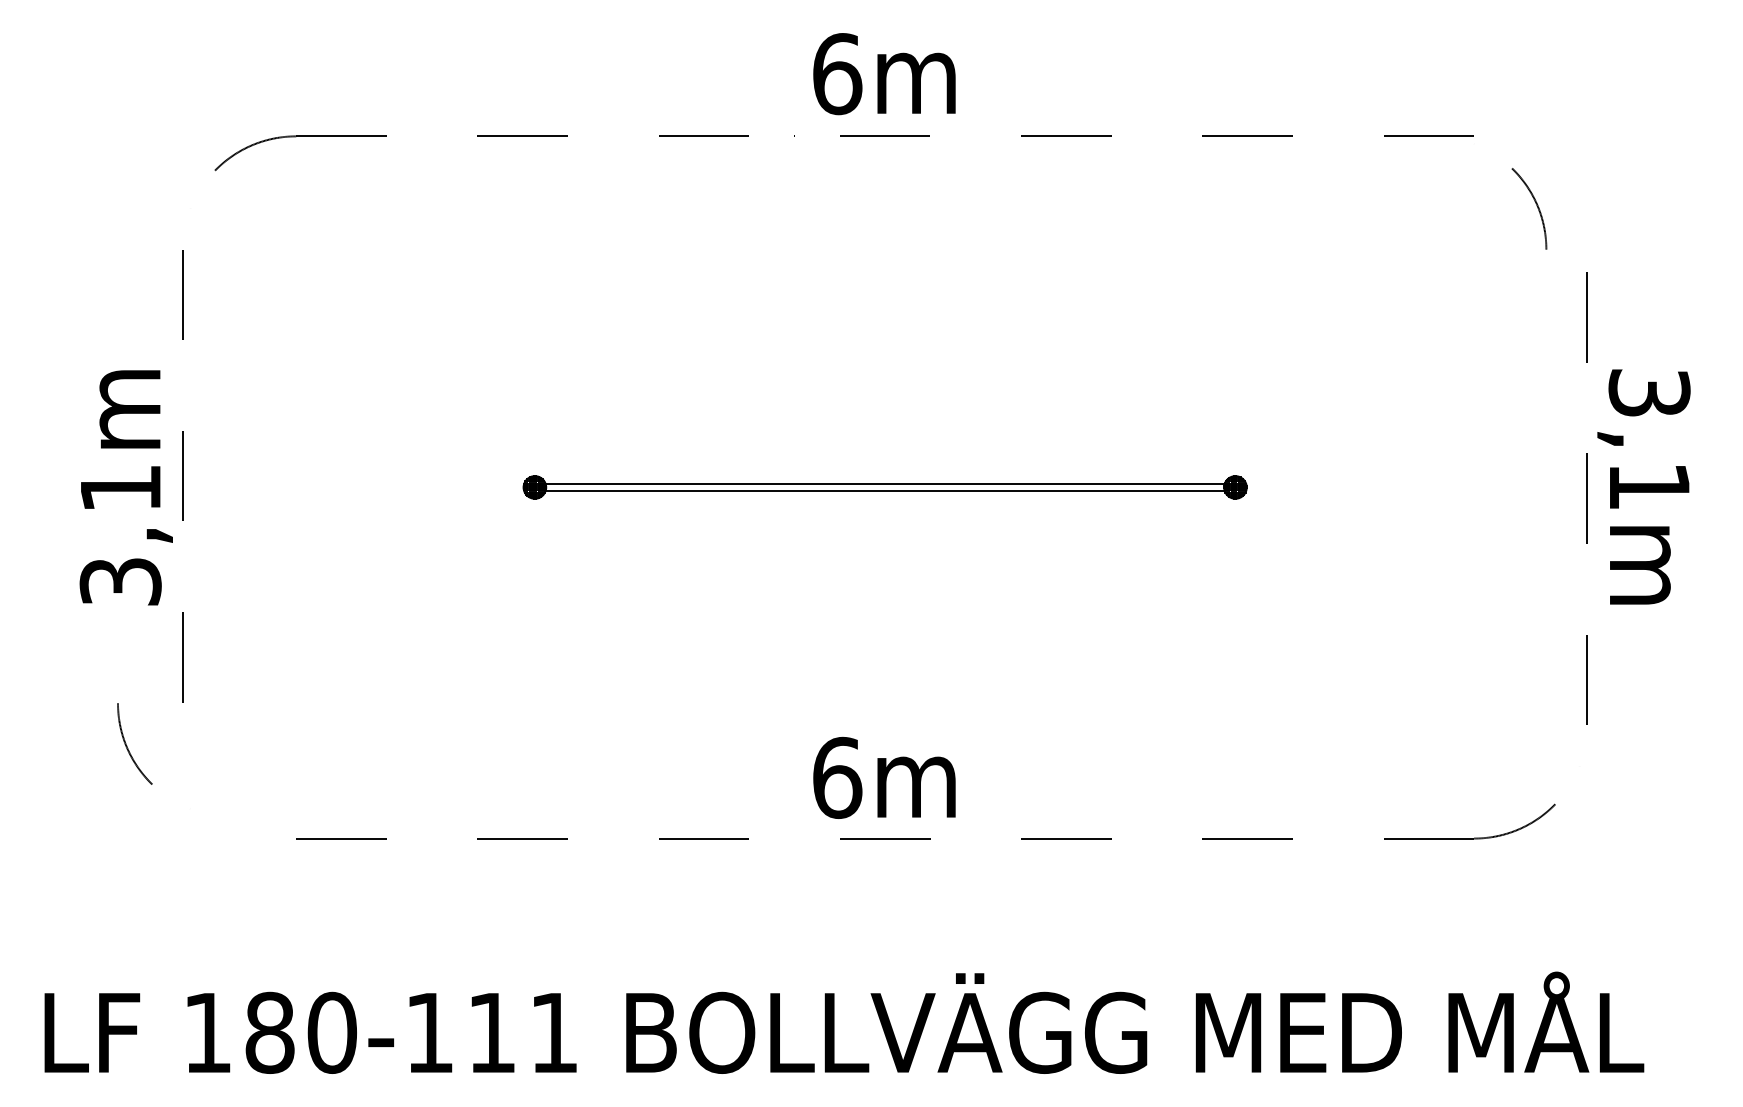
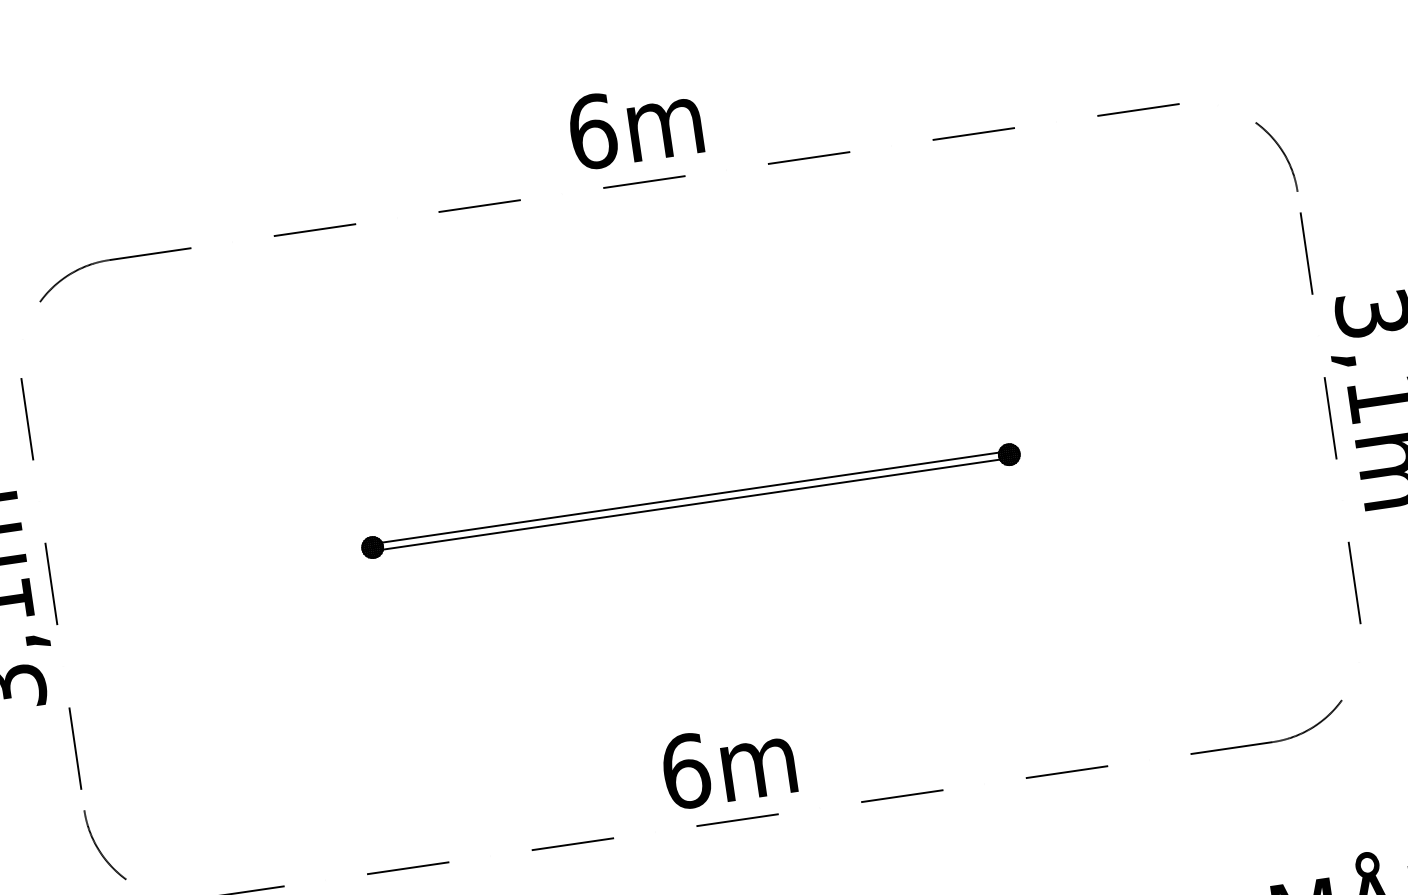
arc: (1536, 206) -> (1282, 154), moved
arc: (127, 745) -> (98, 847), moved

